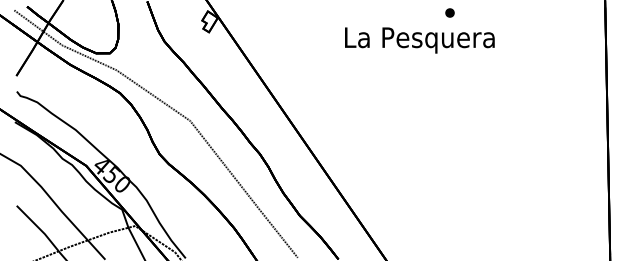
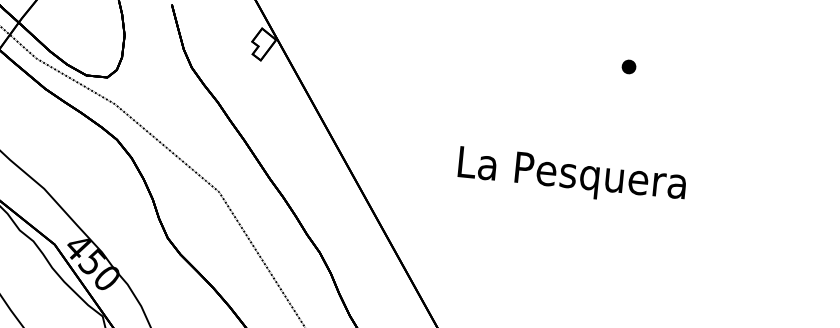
text: (419, 40) -> (571, 176), moved

